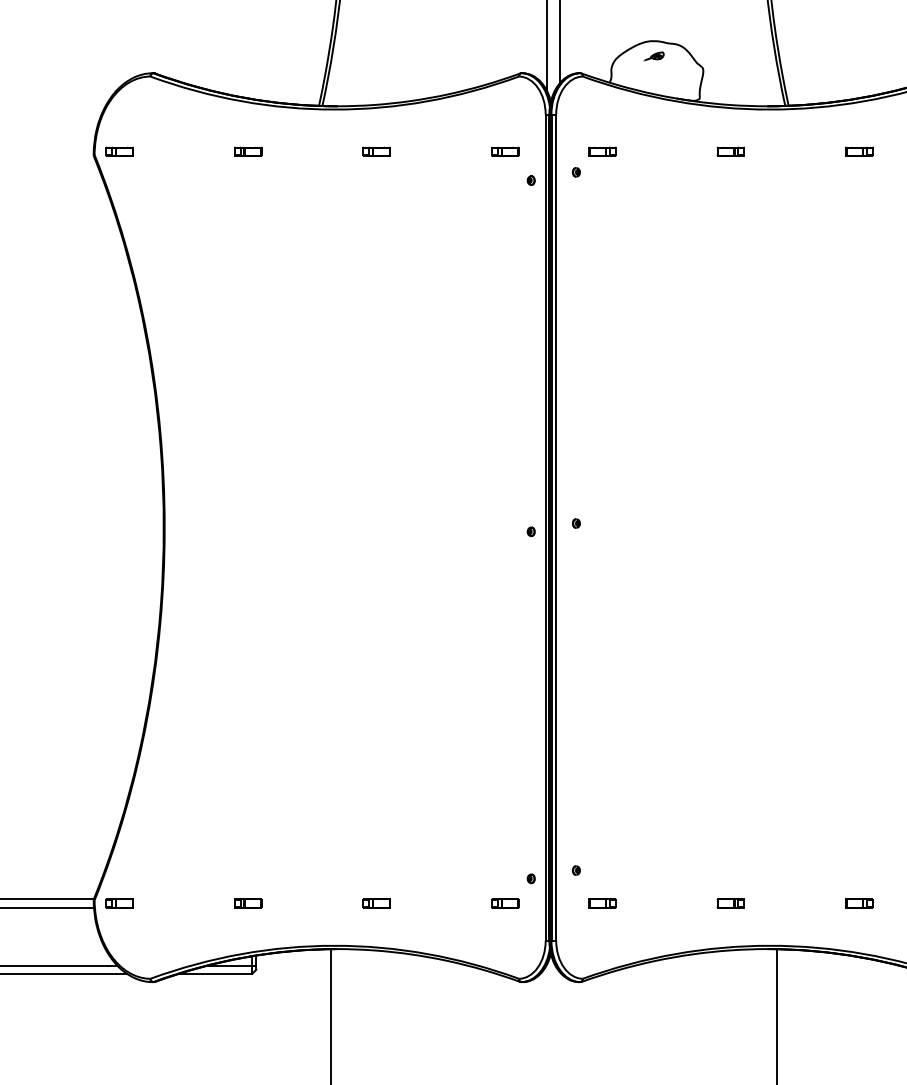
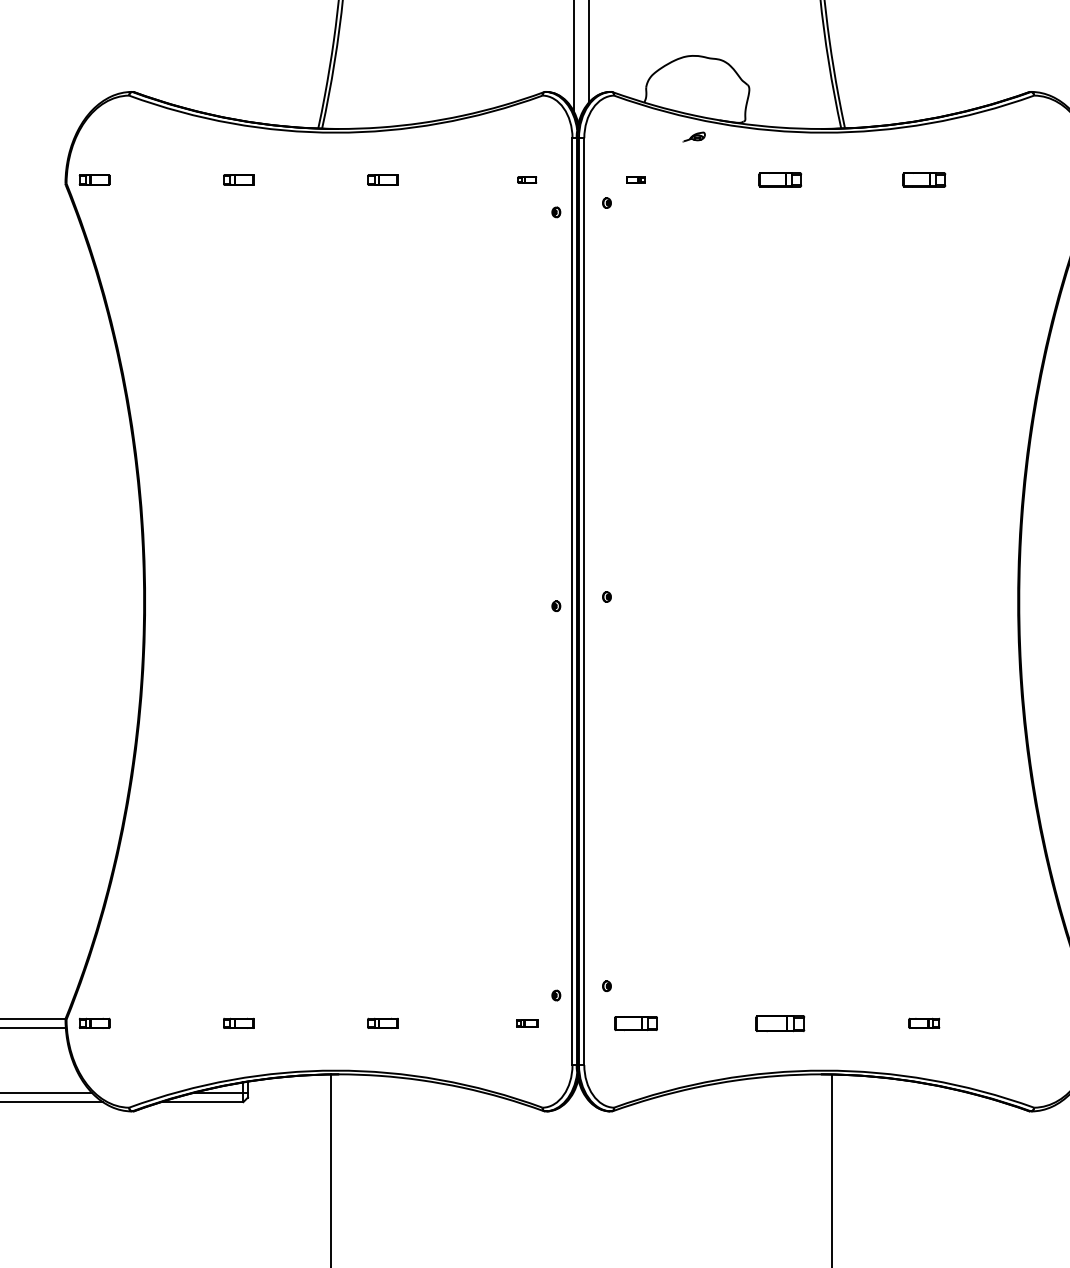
part: (653, 55) -> (693, 136), moved
part: (505, 151) -> (527, 179), size x0.6
part: (601, 151) -> (635, 179), size x0.6
part: (730, 151) -> (779, 179), size x1.4
part: (859, 151) -> (924, 179), size x1.4
part: (505, 902) -> (527, 1022), size x0.7
part: (601, 902) -> (635, 1022), size x1.4
part: (730, 902) -> (779, 1022), size x1.6

